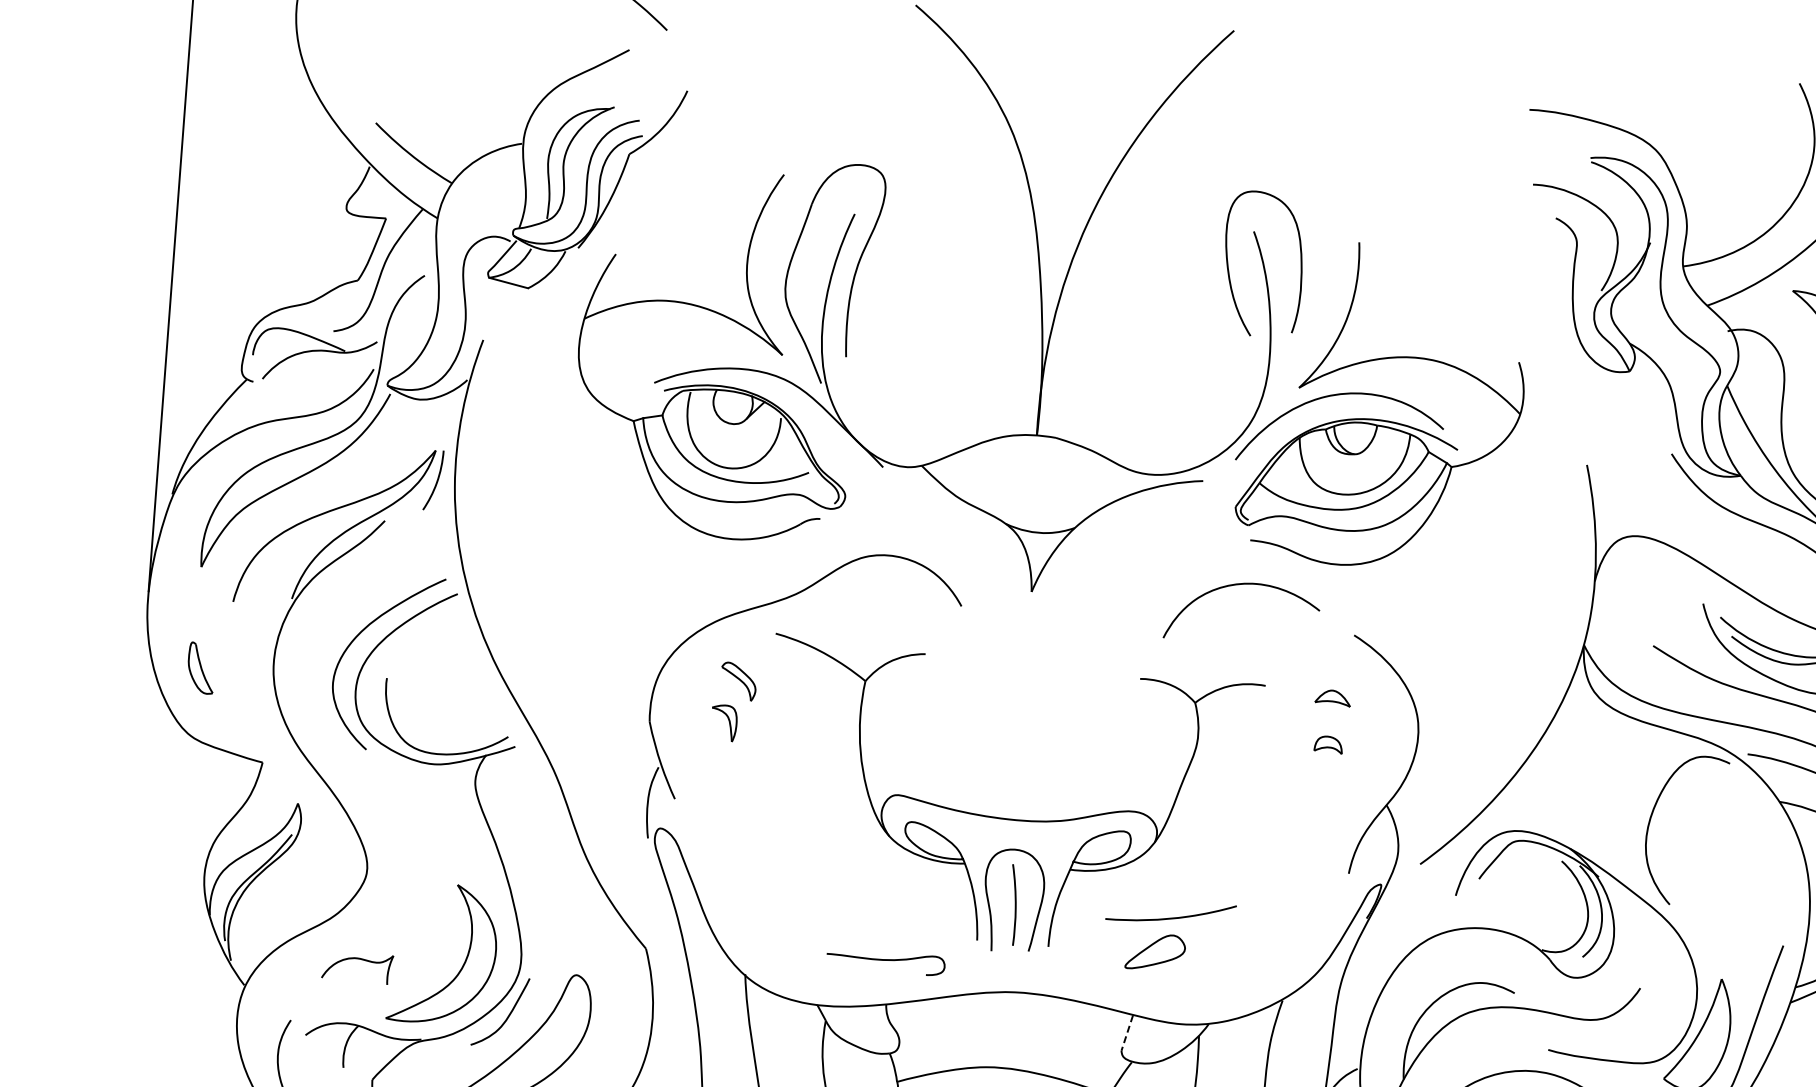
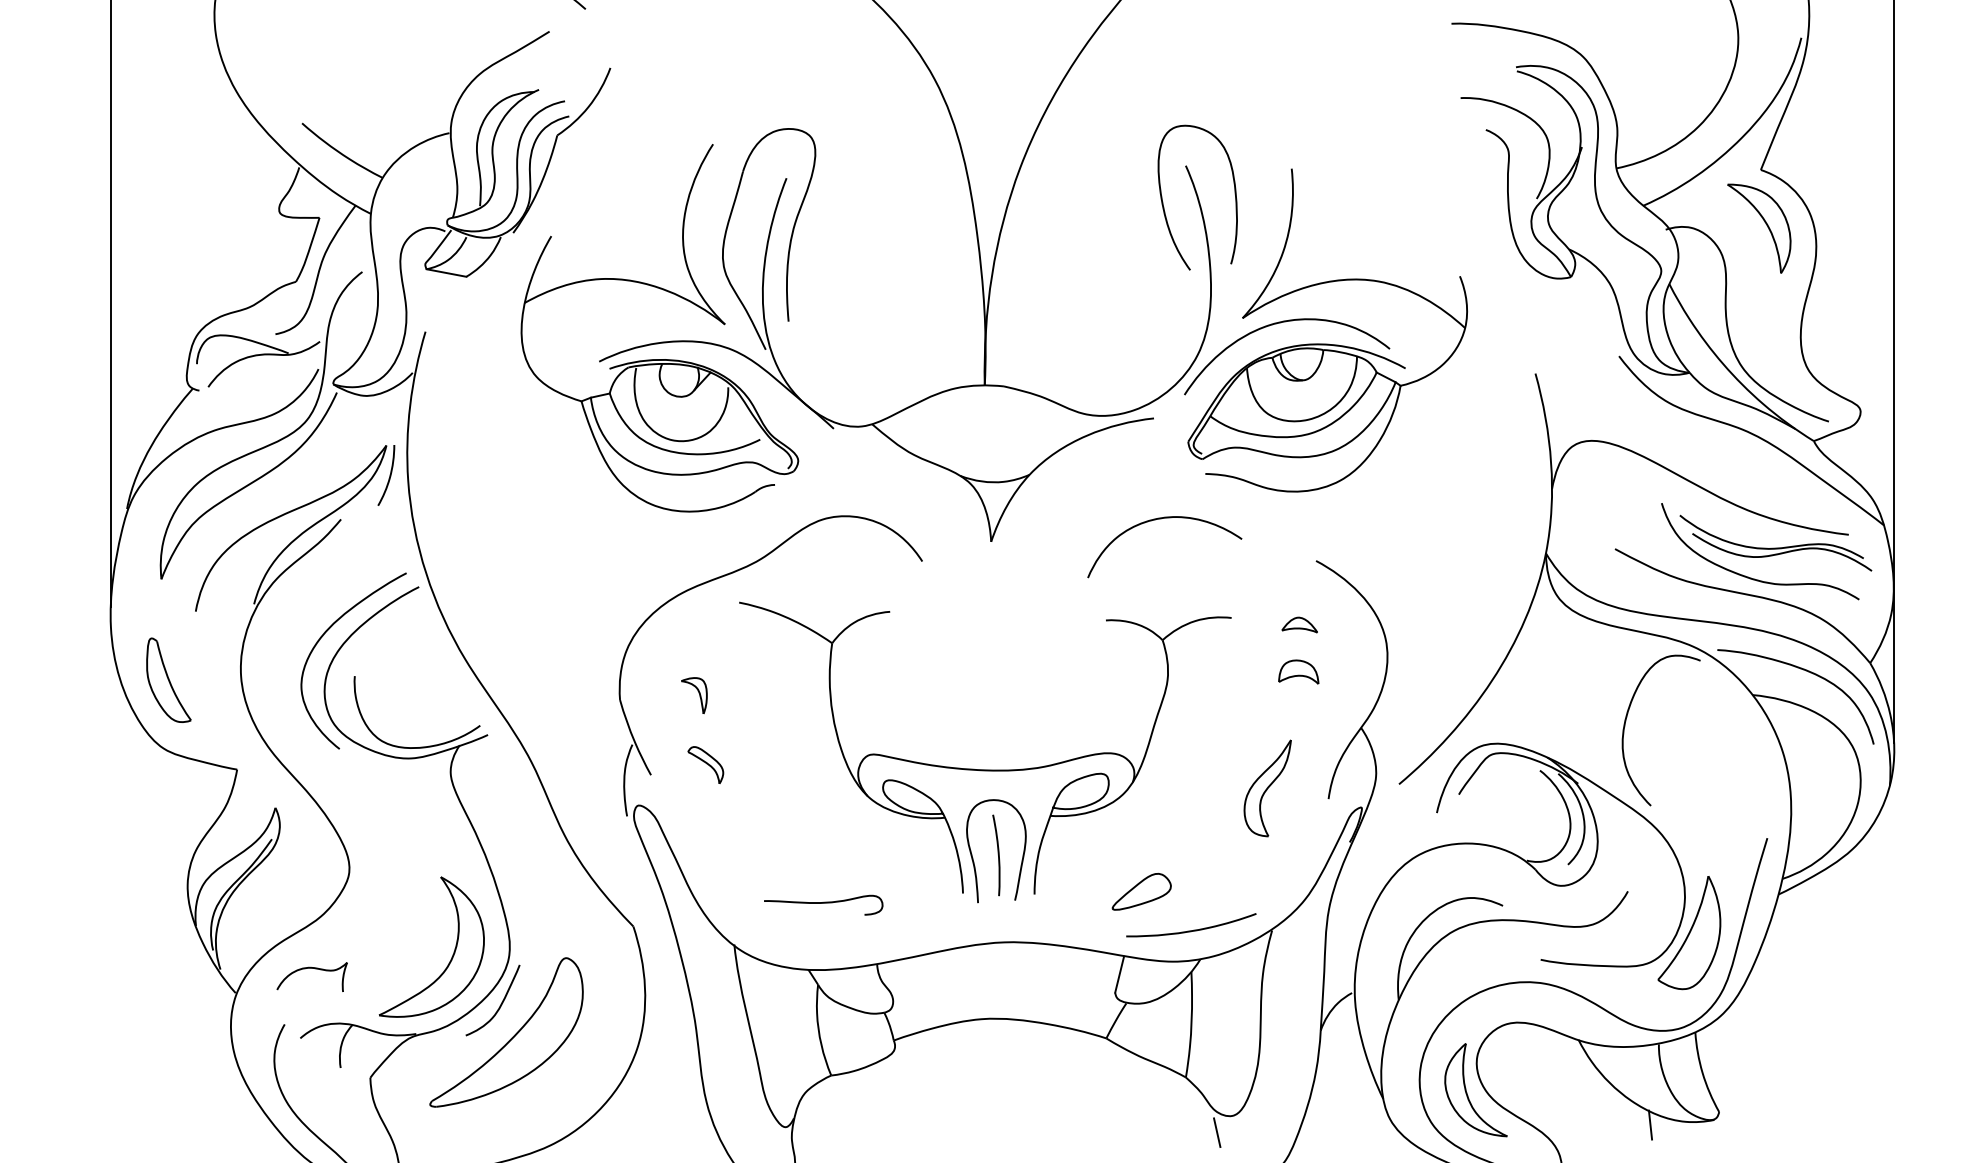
curve: (1241, 585) -> (1161, 519), moved
part: (200, 667) -> (168, 679), size x1.67
part: (738, 680) -> (705, 764), moved
part: (1328, 744) -> (1298, 671), size x1.43
part: (1288, 858) -> (1267, 788), added
curve: (1172, 917) -> (1193, 929), moved
part: (357, 959) -> (311, 968), moved
curve: (885, 960) -> (823, 903), moved
line: (1127, 1032) -> (1119, 974), dashed -> solid

